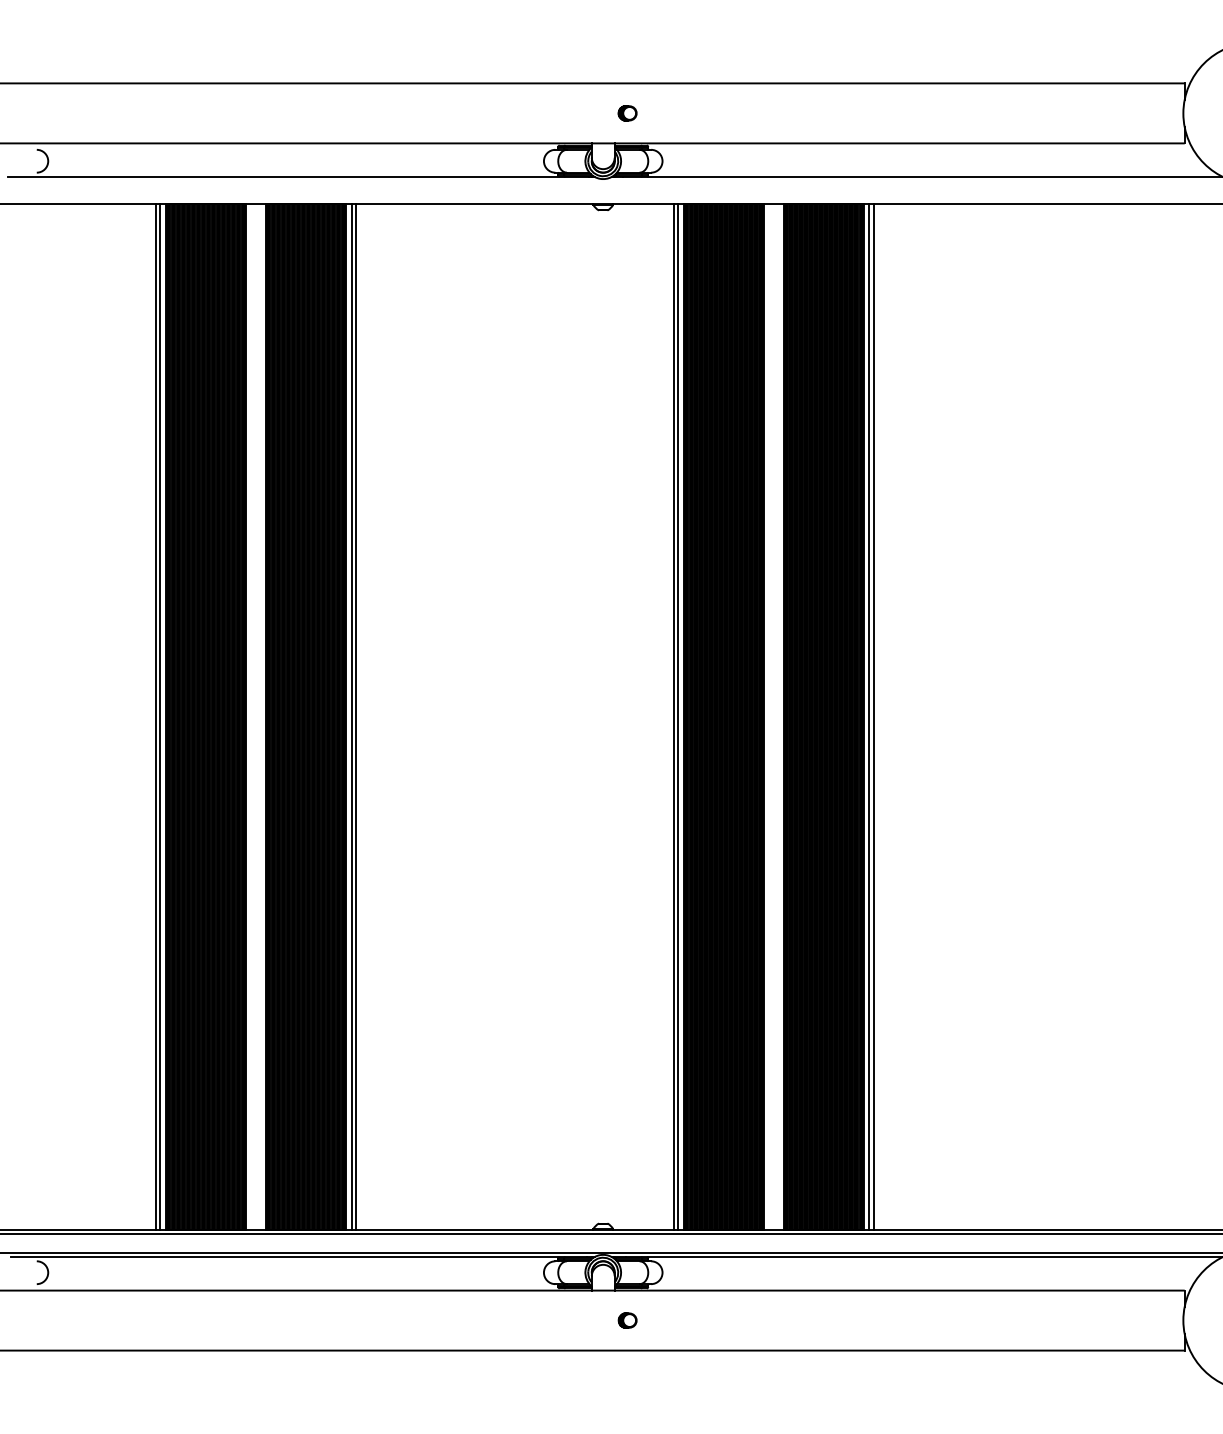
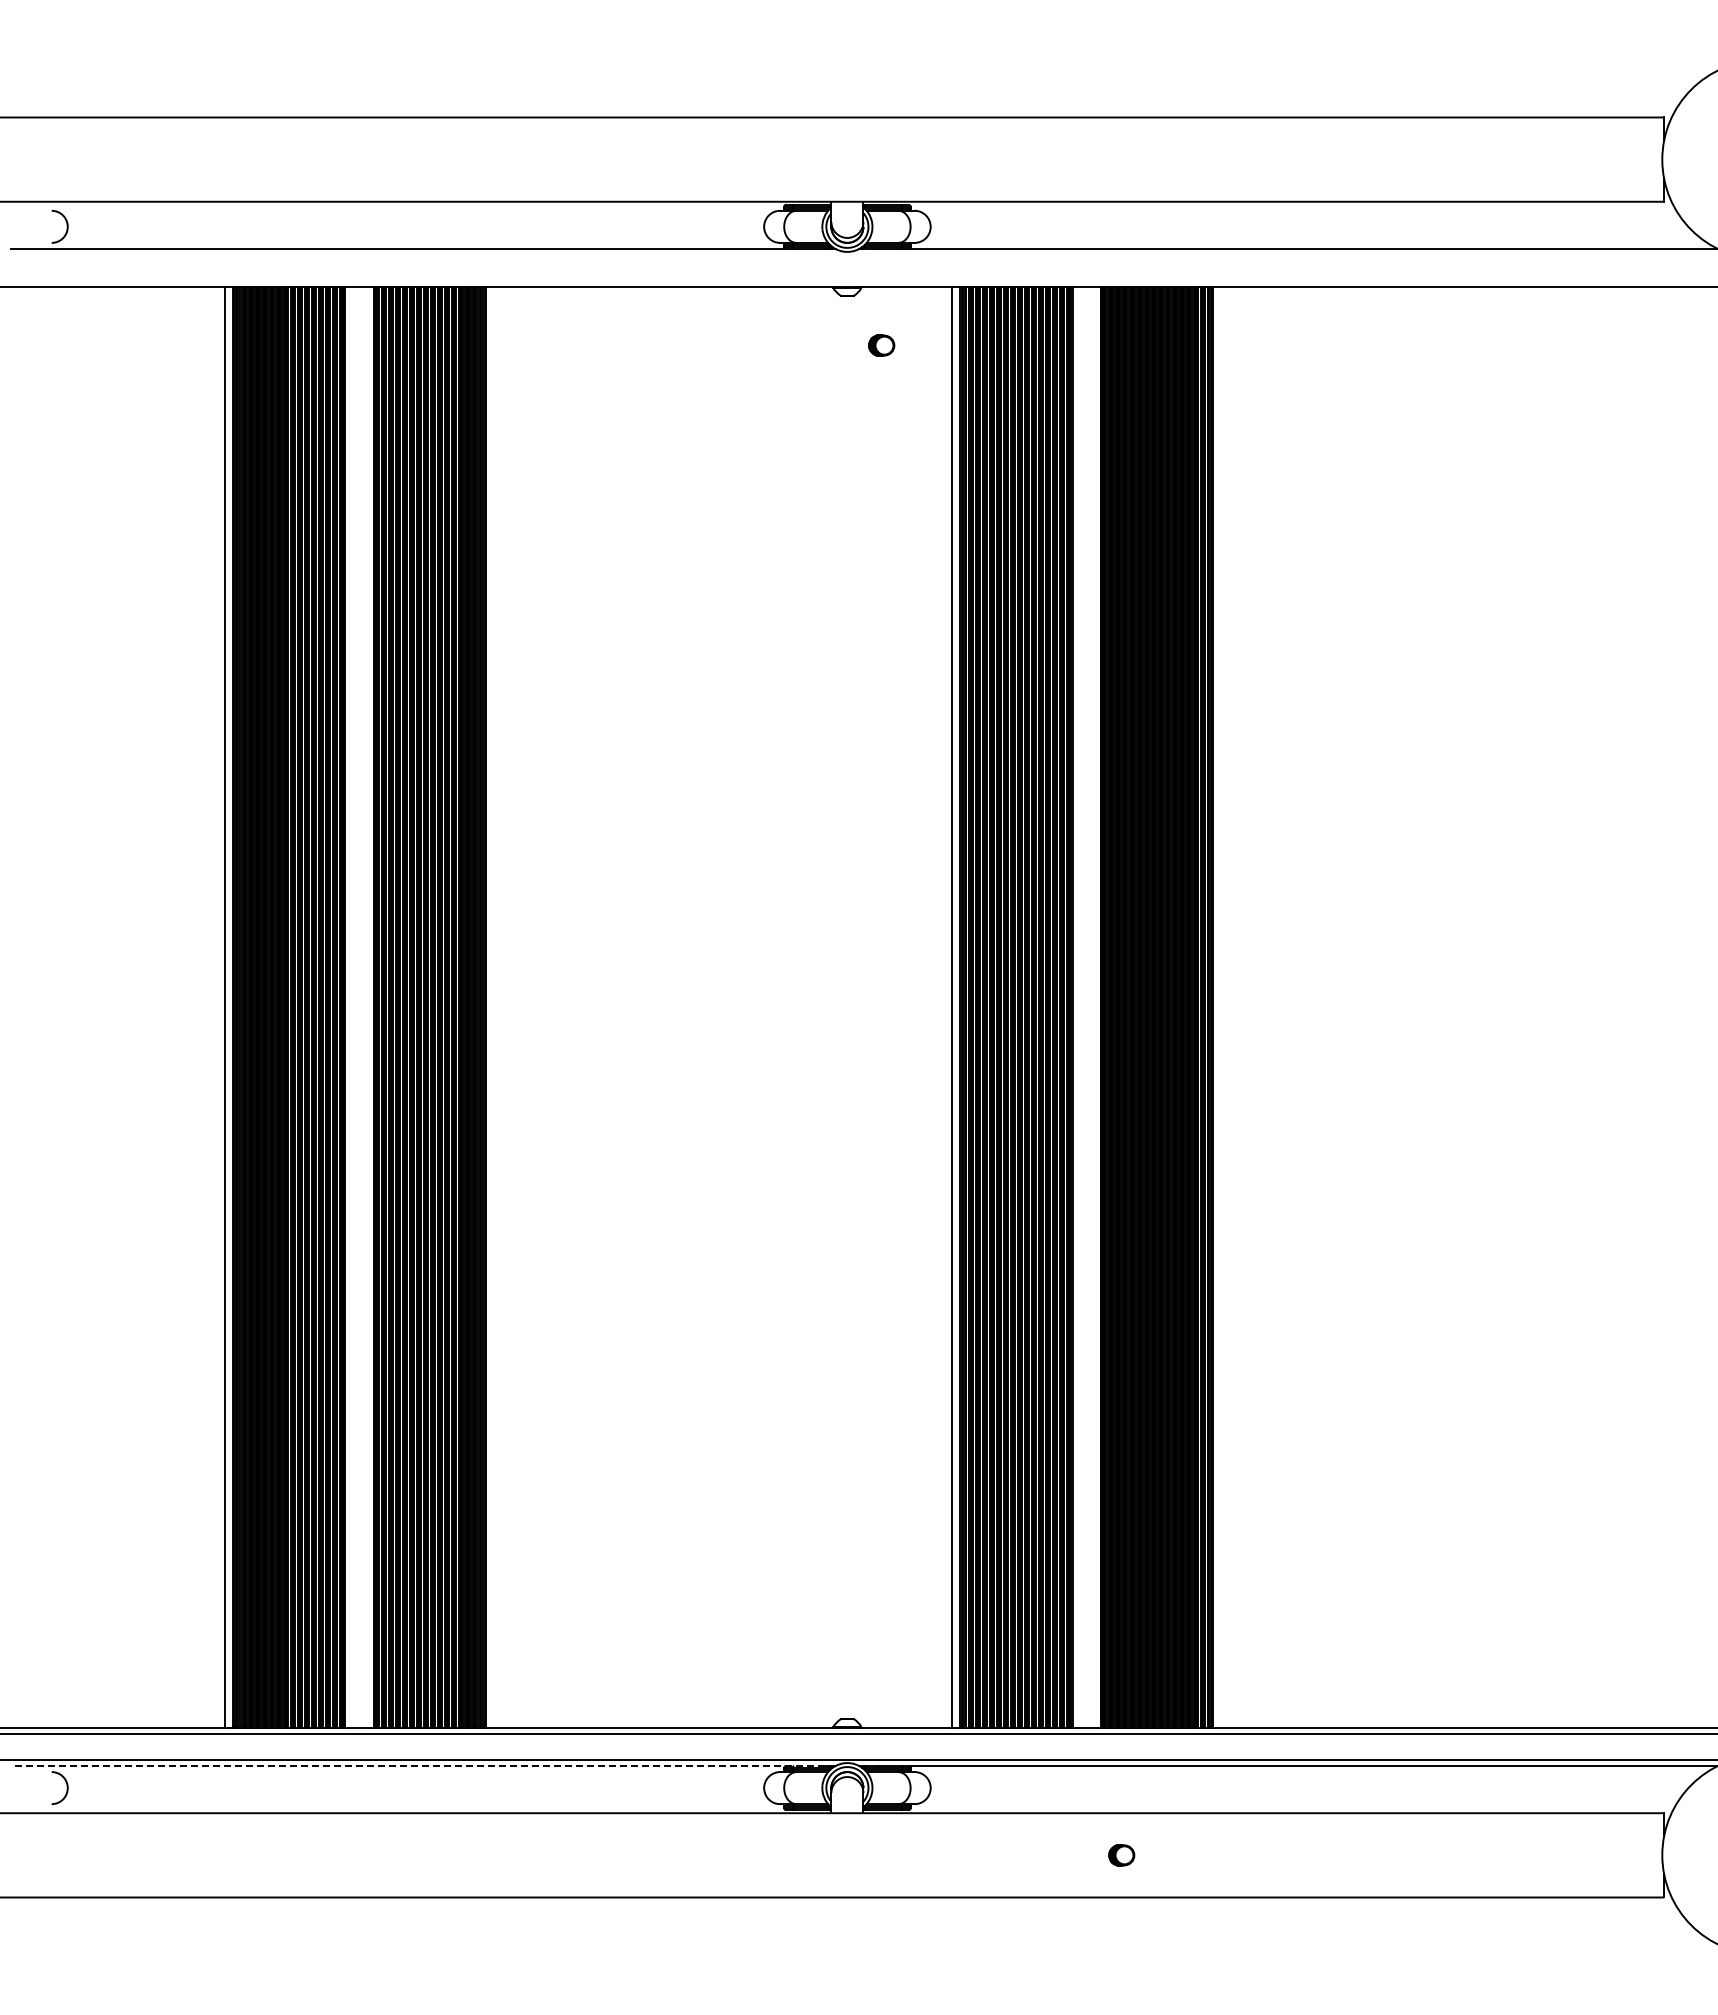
part: (627, 113) -> (881, 345), moved
line: (155, 717) -> (218, 1007), removed
line: (351, 717) -> (493, 1007), removed
line: (355, 717) -> (499, 1007), removed
line: (673, 717) -> (946, 1007), removed
line: (869, 717) -> (1221, 1007), removed
line: (873, 717) -> (1227, 1007), removed
line: (298, 1257) -> (419, 1766), solid -> dashed
part: (627, 1320) -> (1121, 1855), moved

